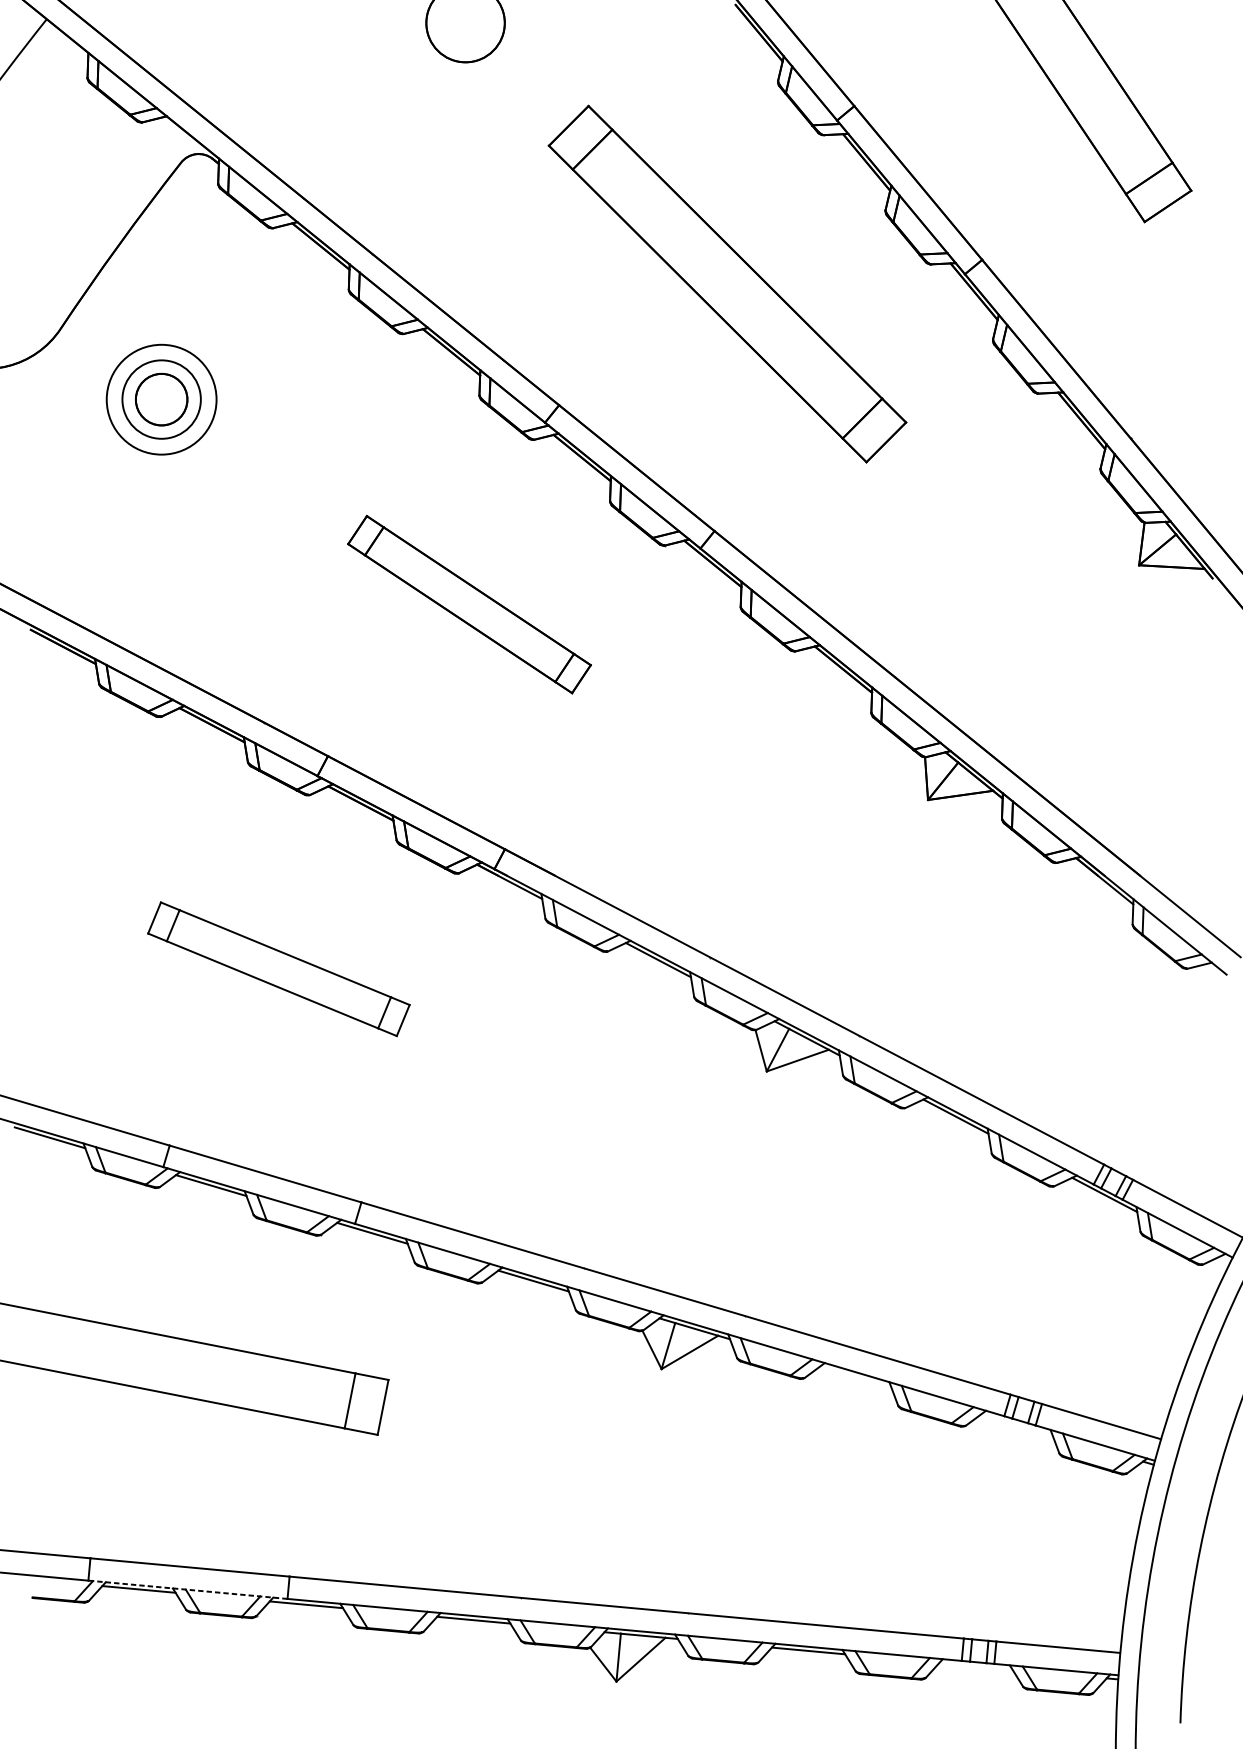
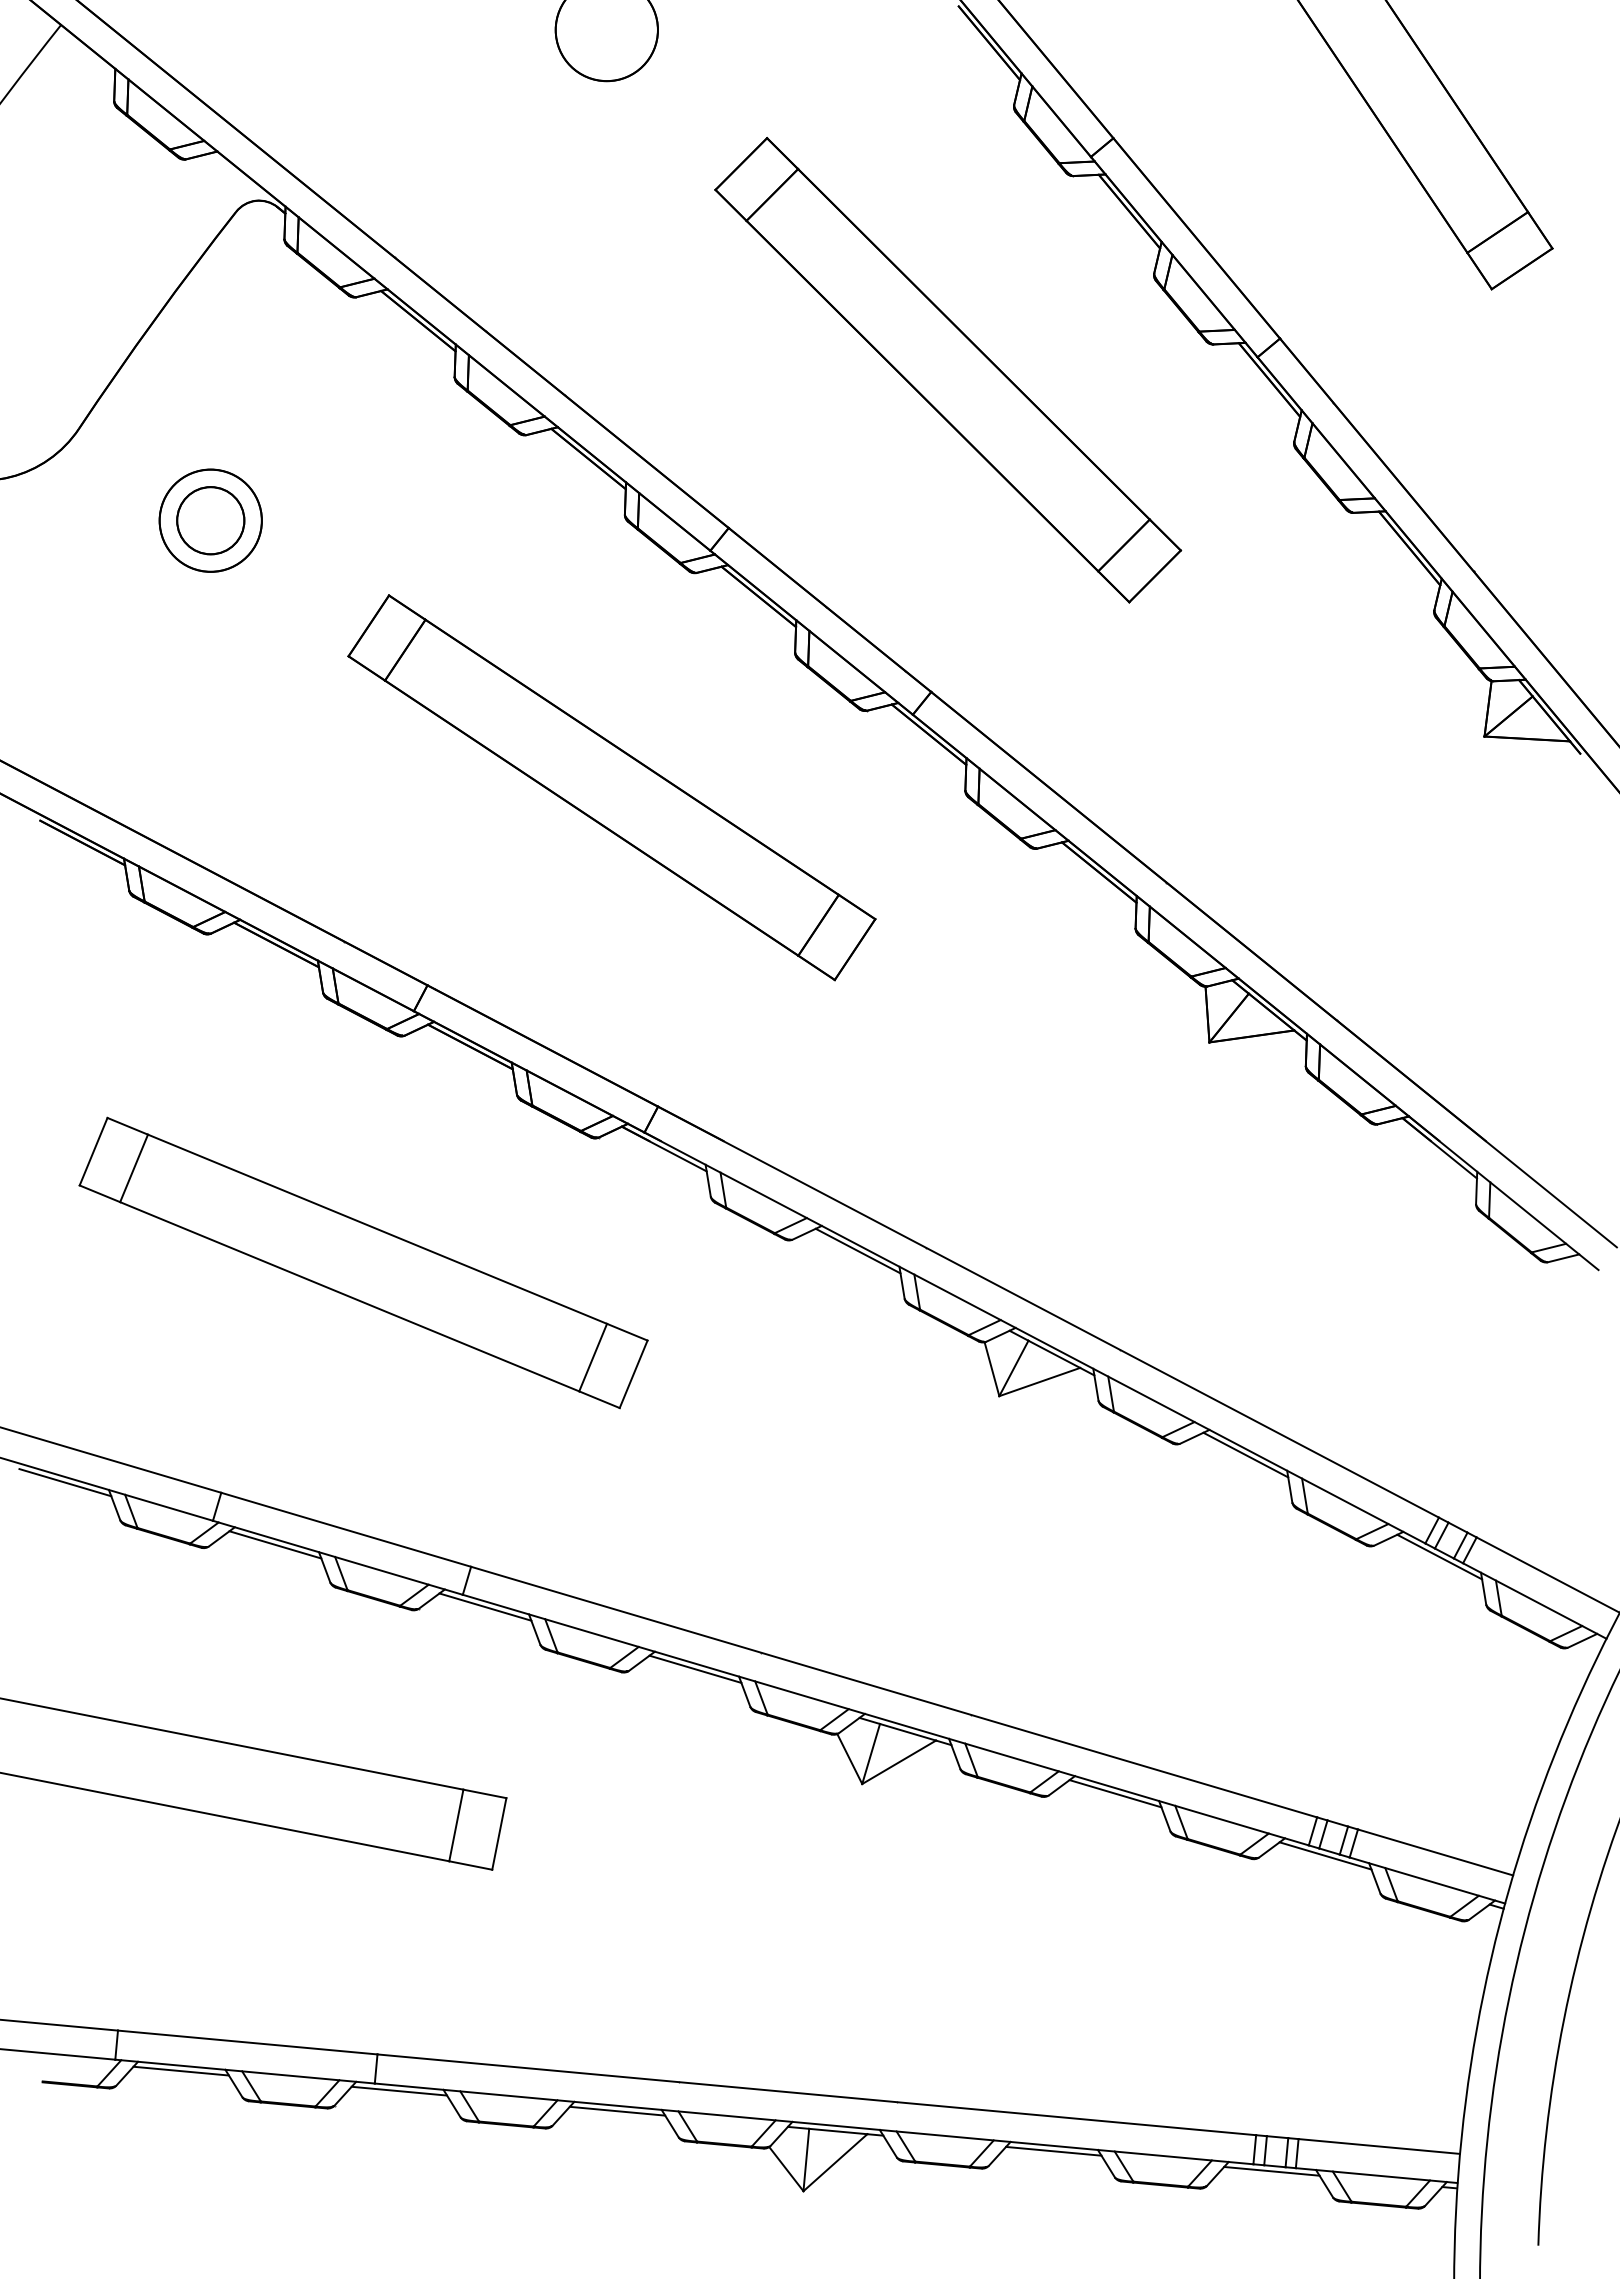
circle: (161, 399) -> (210, 520), size x0.71
part: (469, 604) -> (611, 787), size x1.67
part: (278, 968) -> (363, 1262), size x1.67
line: (855, 1376) -> (1115, 1793), added
line: (1017, 1423) -> (1325, 1855), added
line: (187, 1589) -> (244, 2071), dashed -> solid
line: (975, 1665) -> (1271, 2170), added

